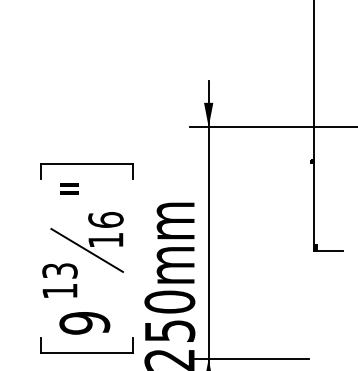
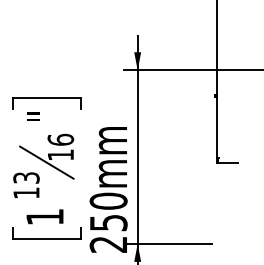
text: (84, 323) -> (44, 217), 9 -> 1

